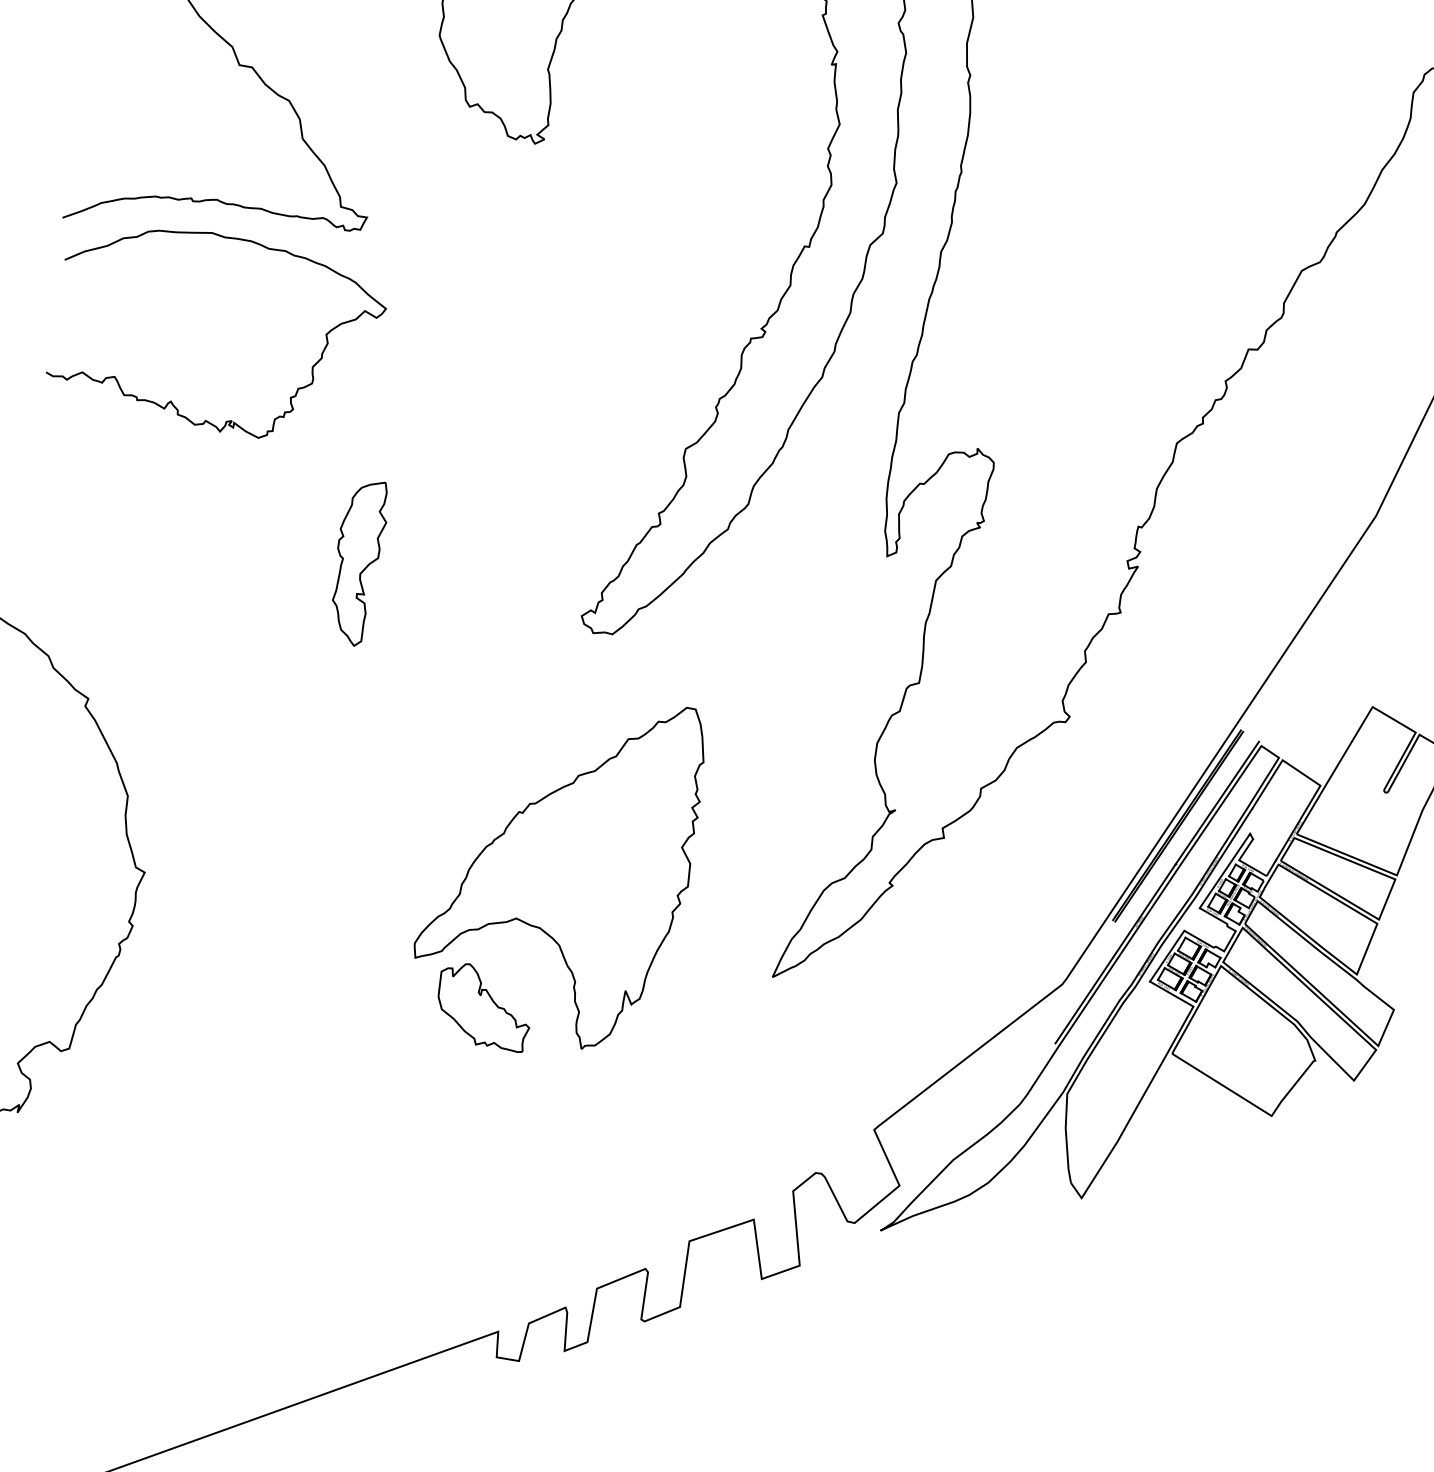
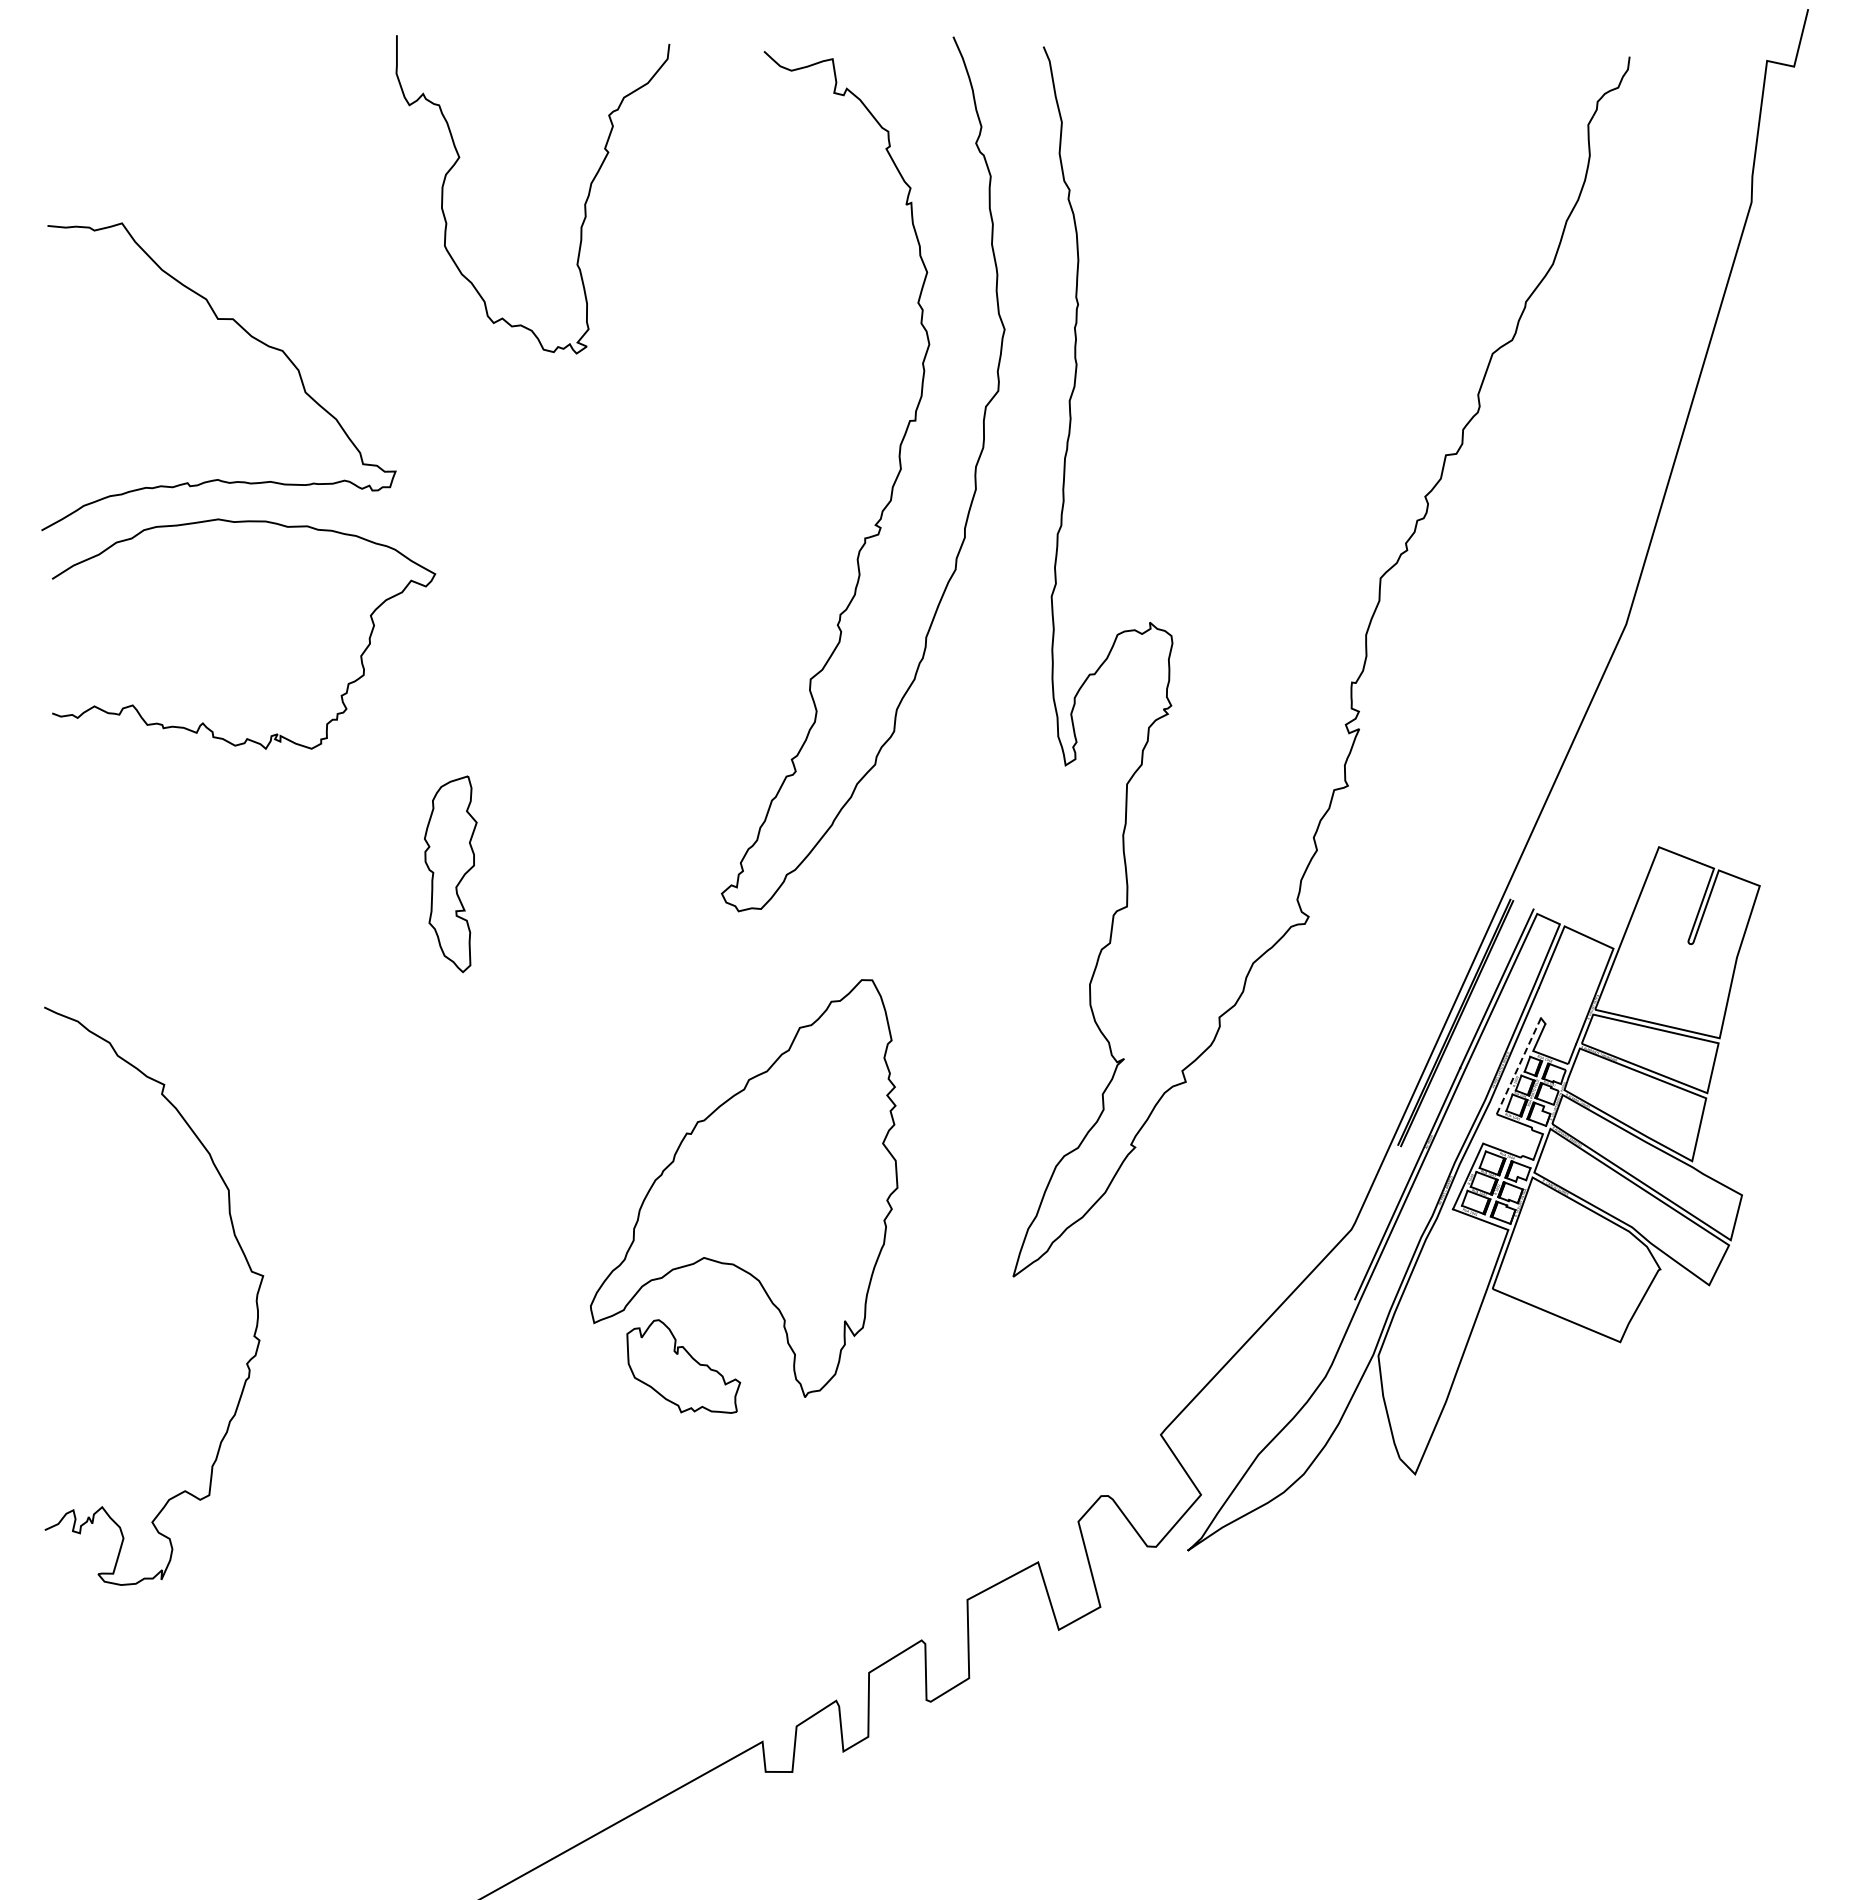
line: (1224, 871) -> (1518, 1066), solid -> dashed

